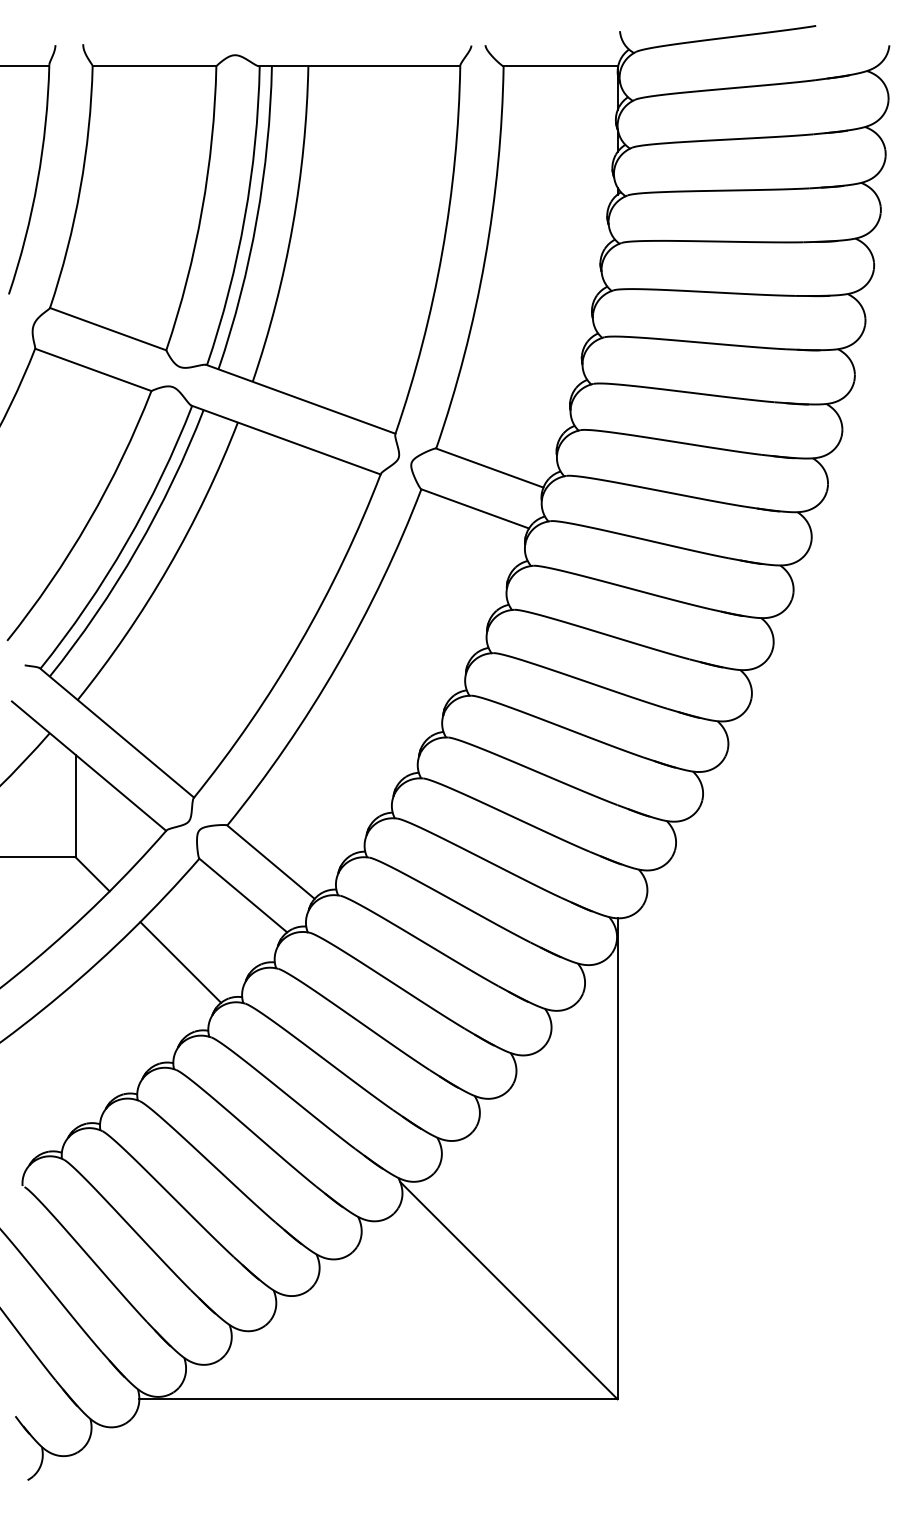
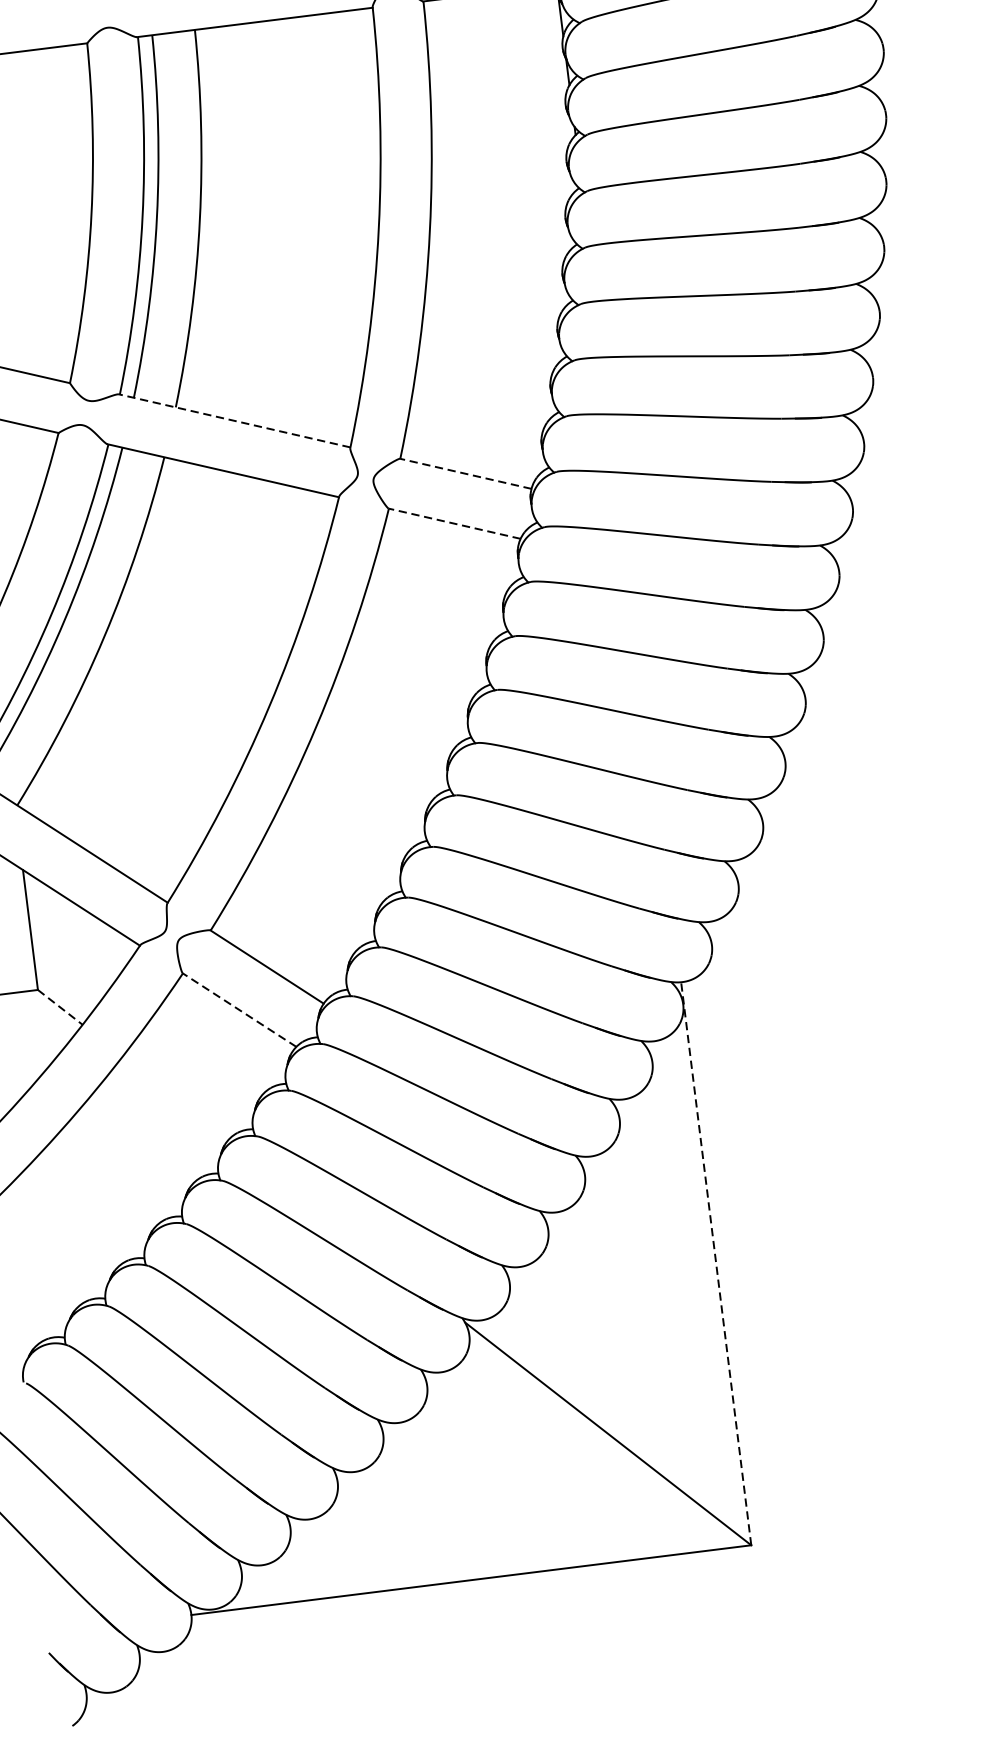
line: (300, 399) -> (234, 421), solid -> dashed
line: (489, 467) -> (465, 473), solid -> dashed
line: (474, 508) -> (453, 523), solid -> dashed
line: (93, 874) -> (61, 1007), solid -> dashed
line: (242, 895) -> (238, 1010), solid -> dashed
line: (180, 962) -> (175, 1097), removed
line: (617, 1158) -> (716, 1263), solid -> dashed

